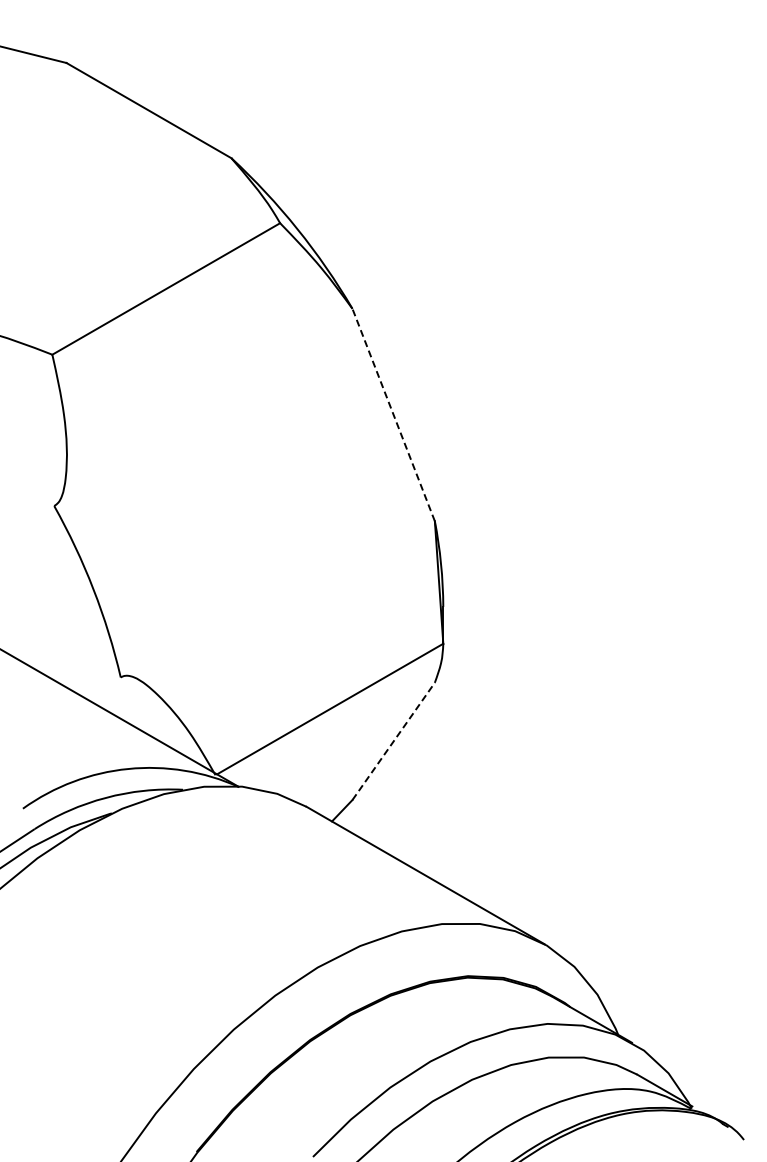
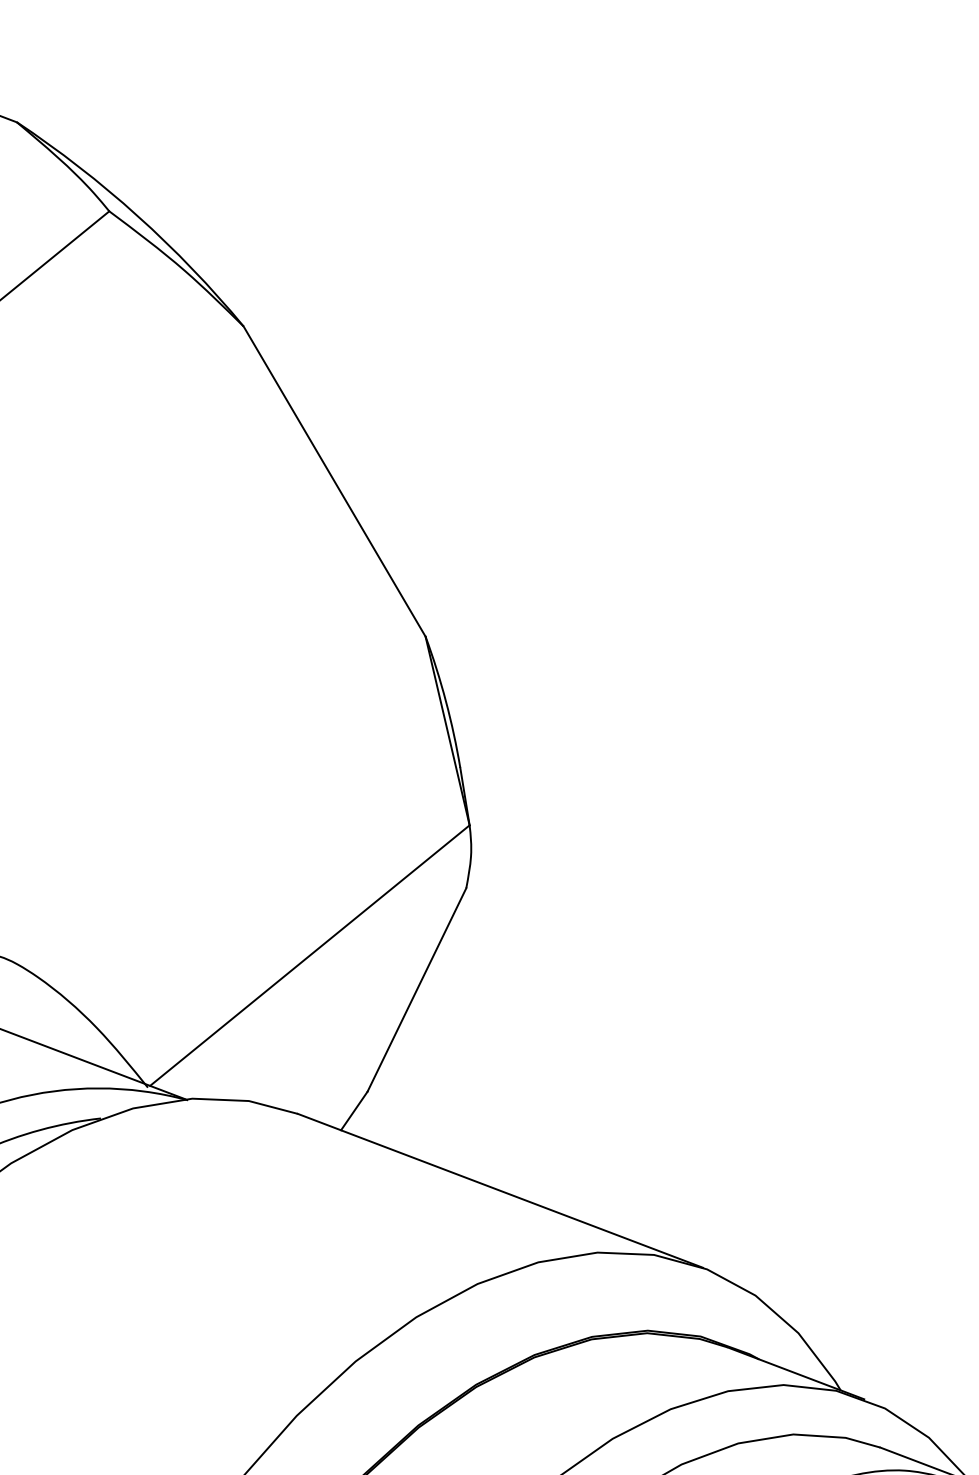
line: (393, 415) -> (334, 482), dashed -> solid
line: (393, 741) -> (416, 990), dashed -> solid

